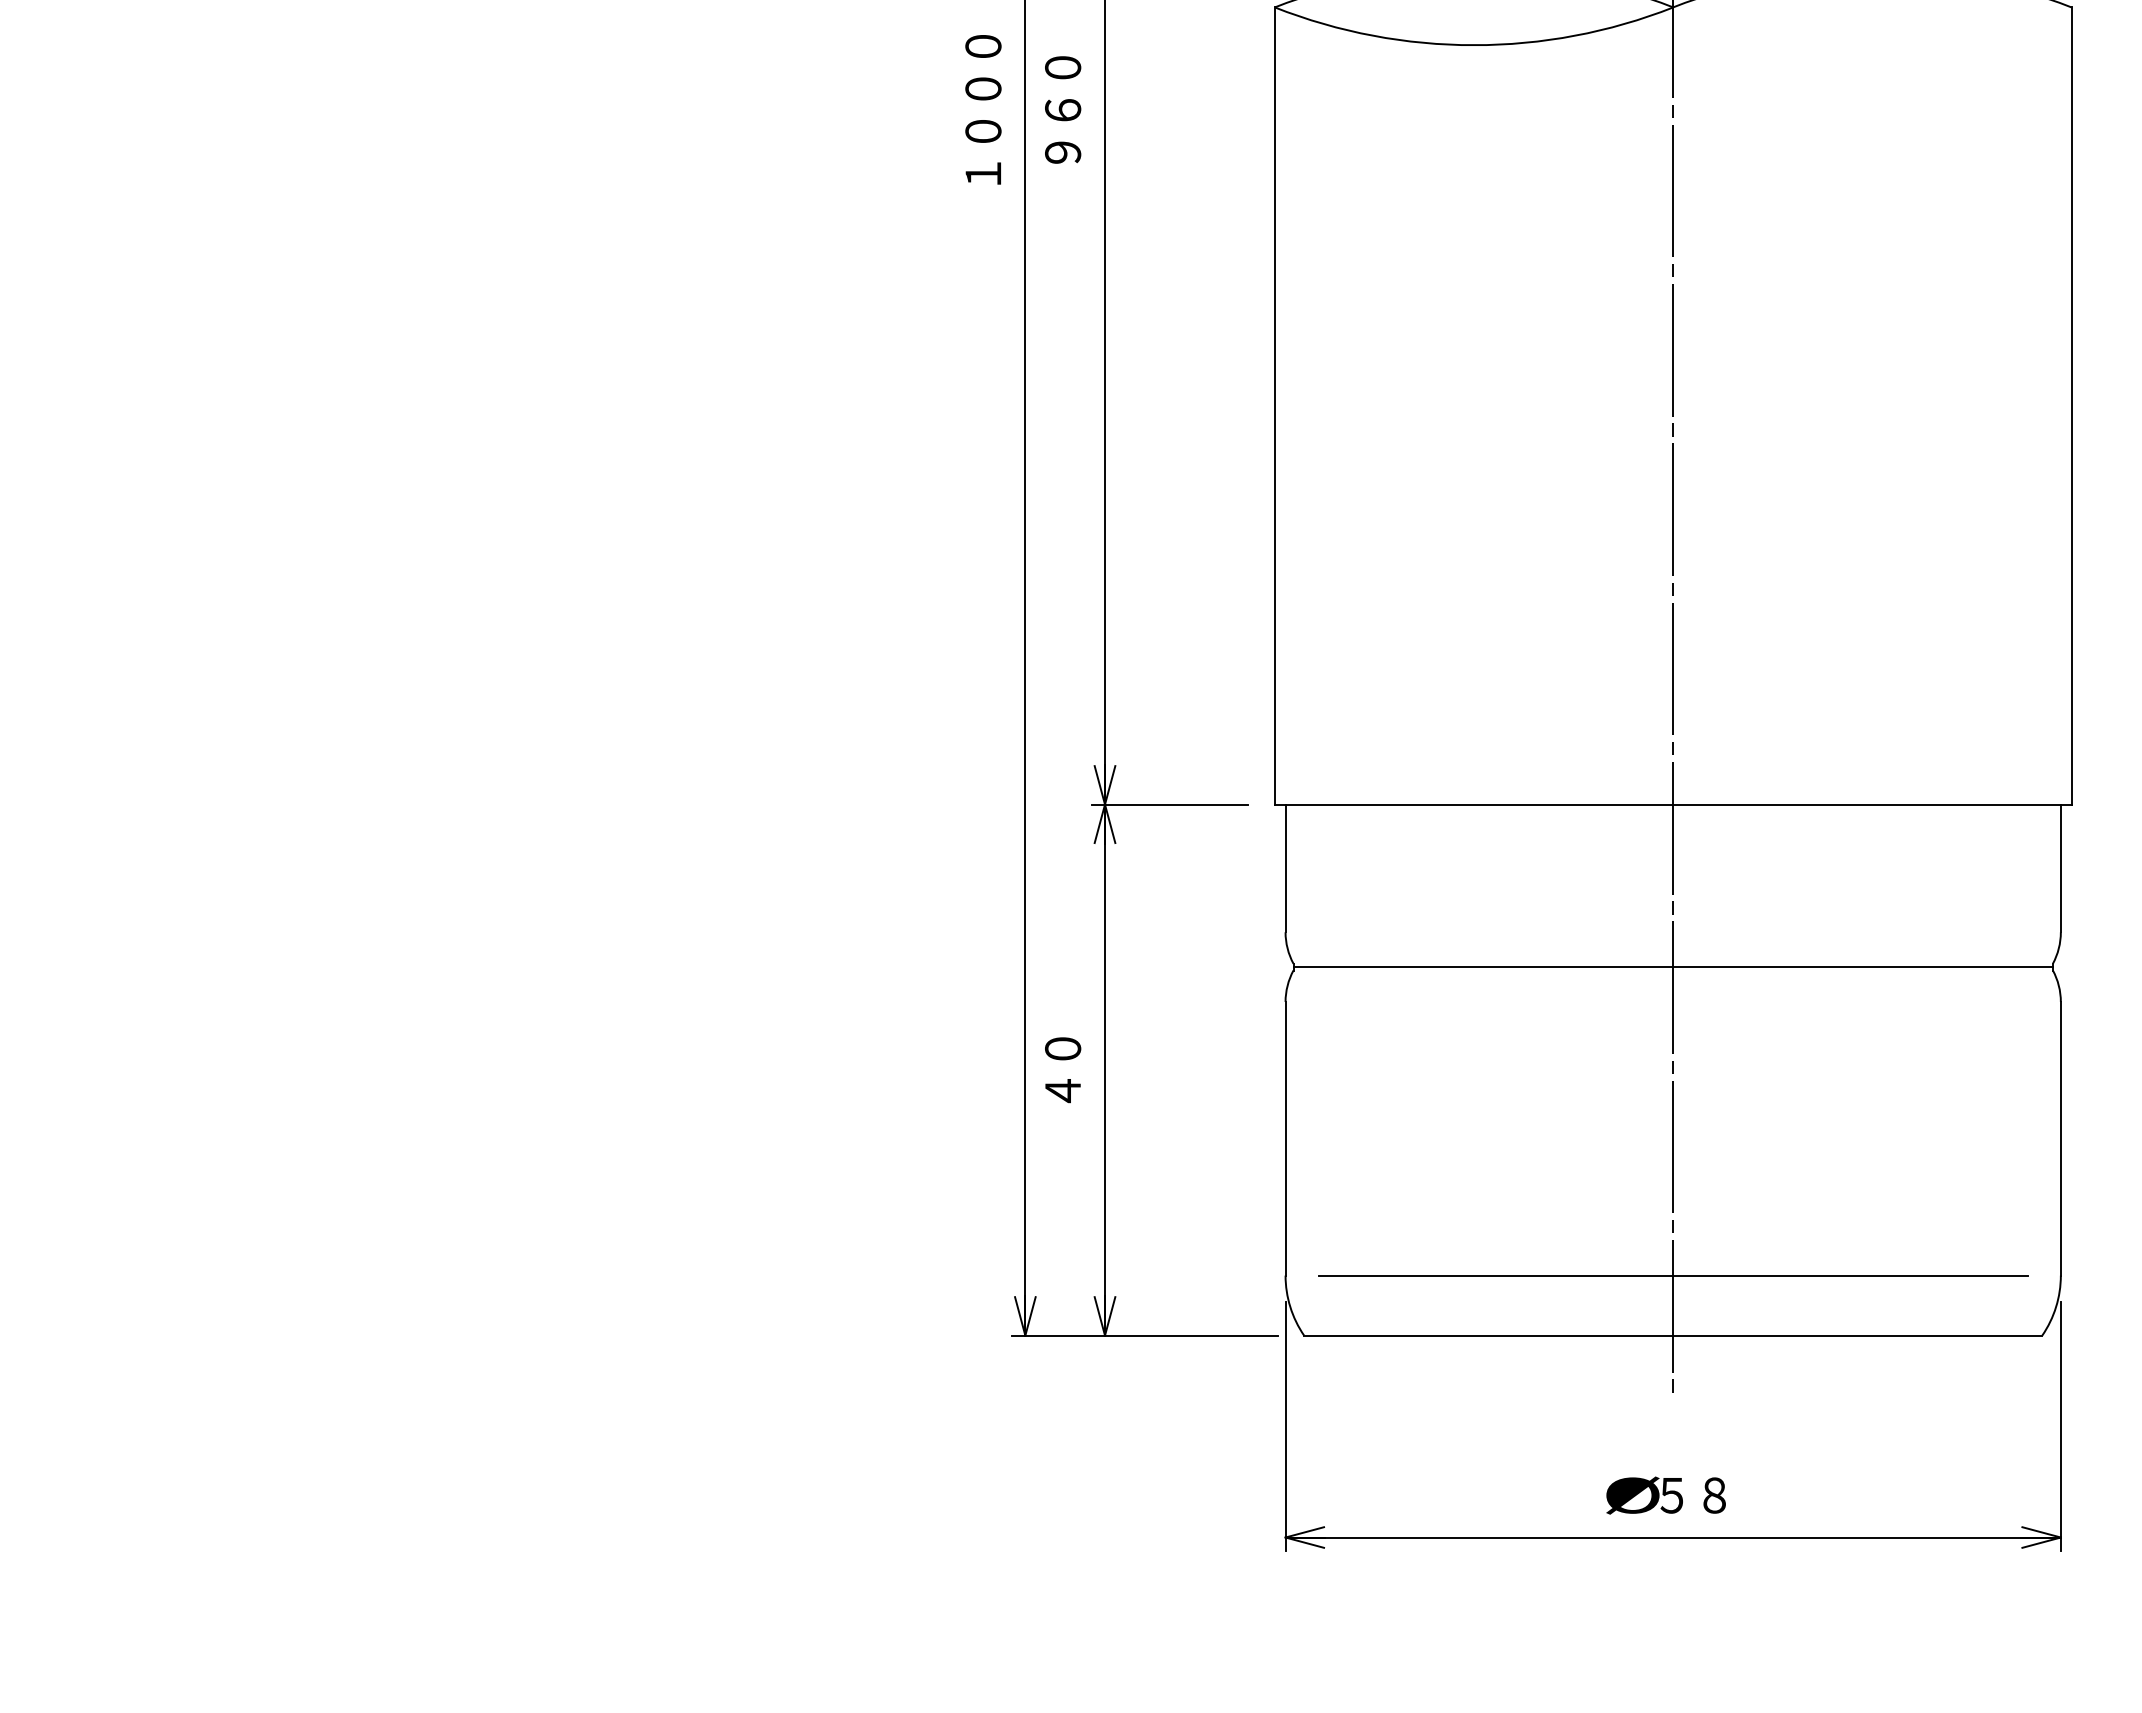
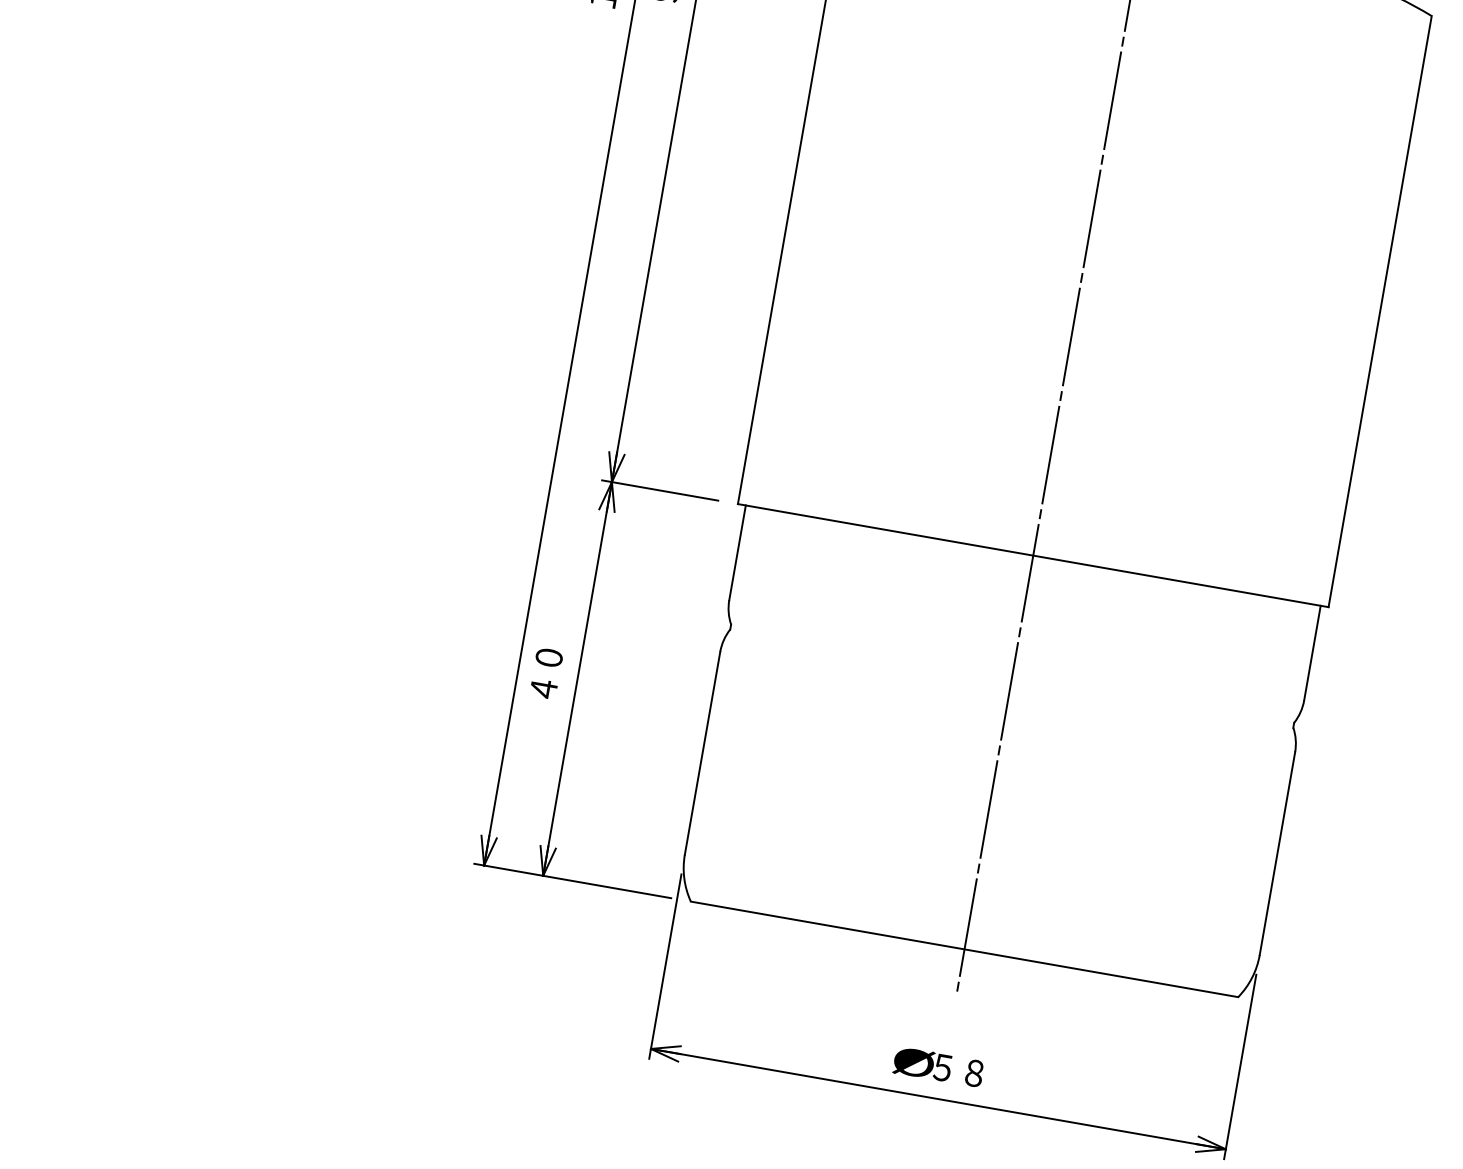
line: (1672, 967) -> (1011, 676), removed
line: (1673, 1275) -> (972, 904), removed

